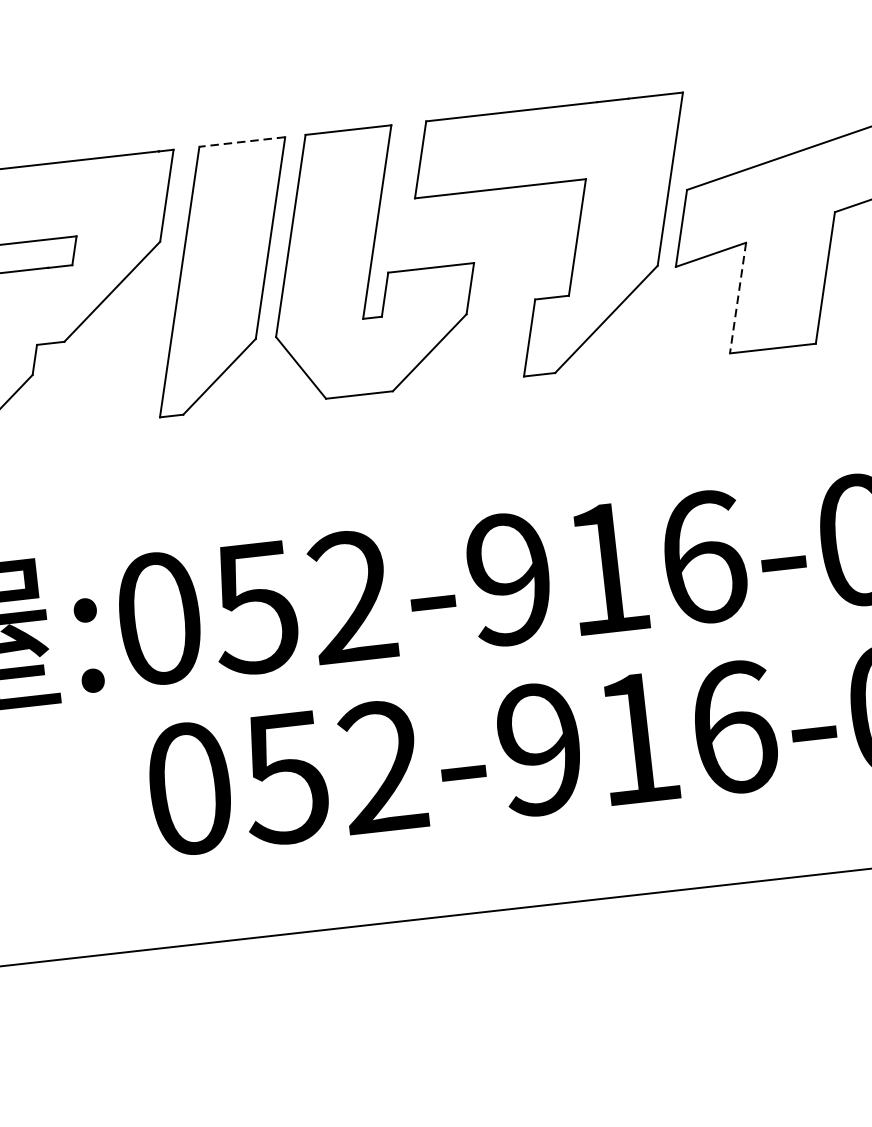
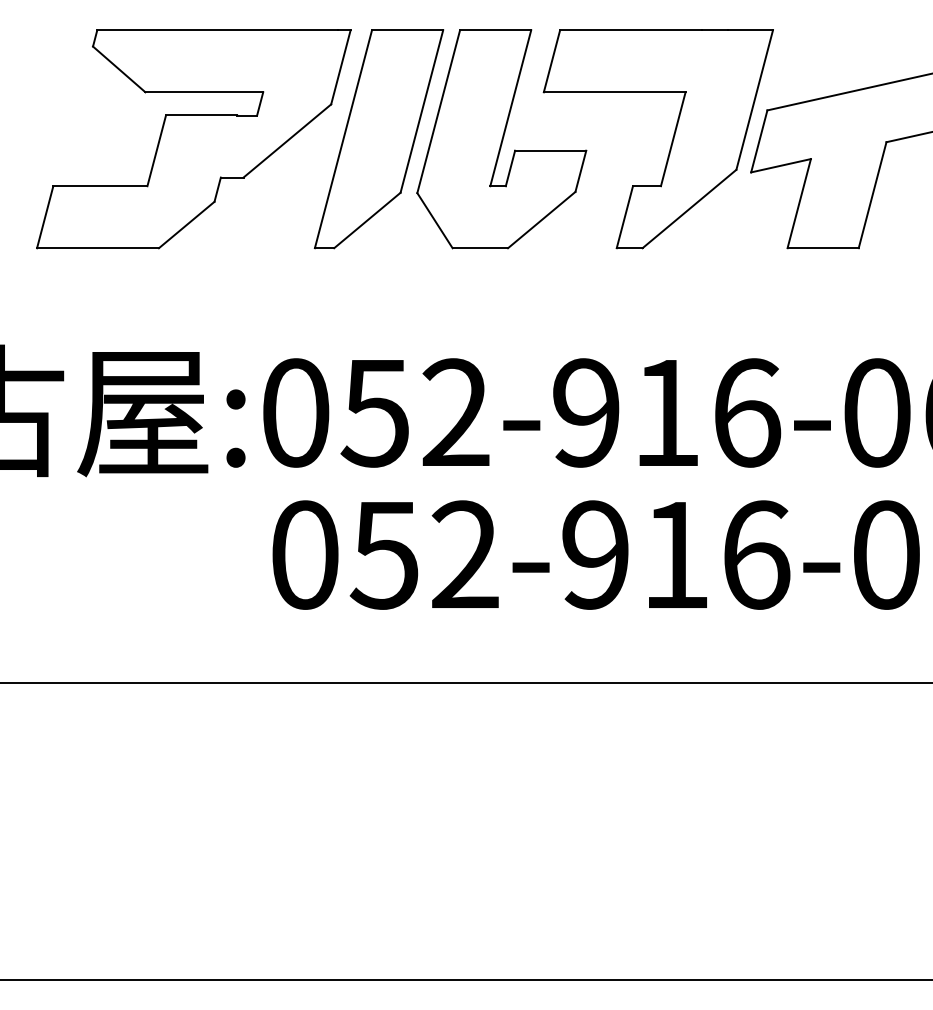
line: (242, 142) -> (407, 30), dashed -> solid
line: (738, 299) -> (799, 204), dashed -> solid

